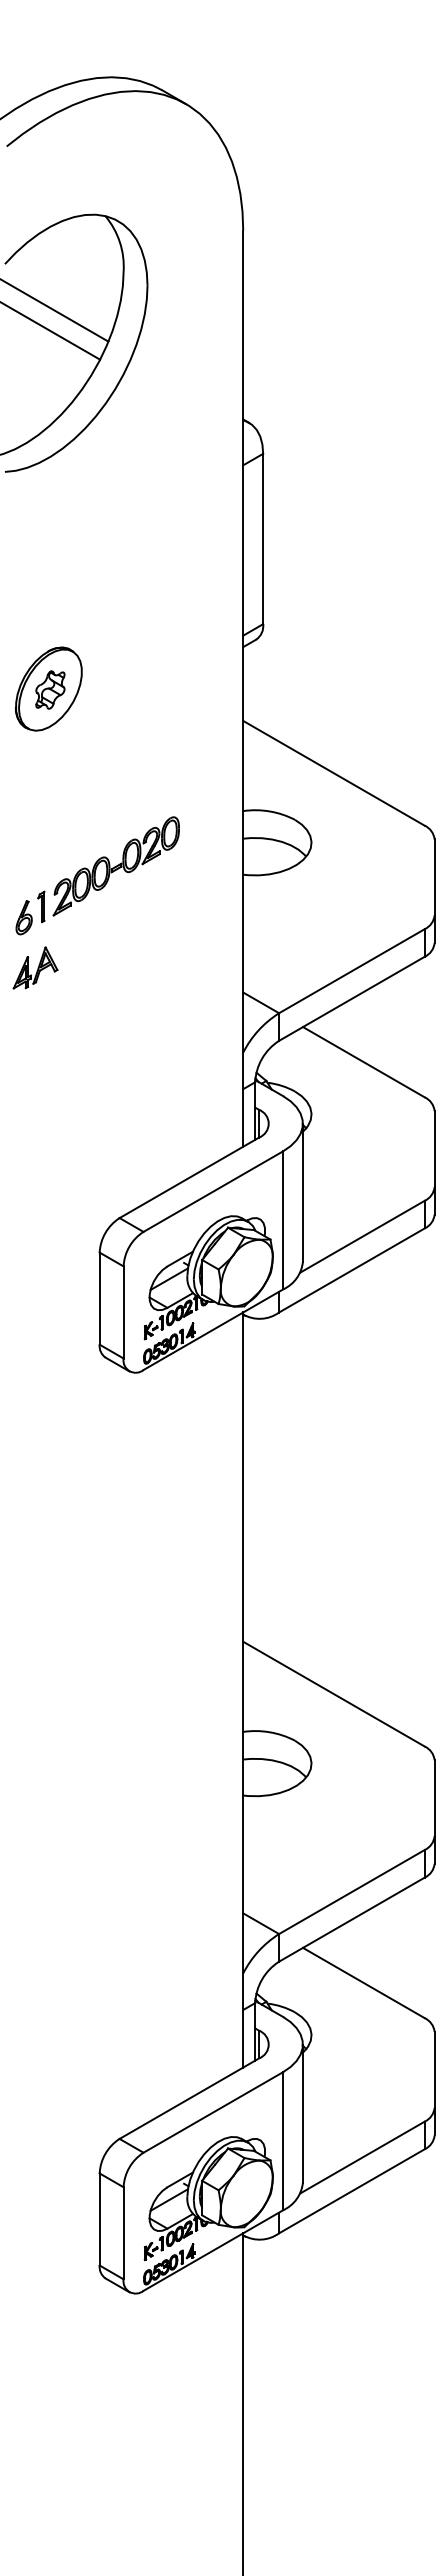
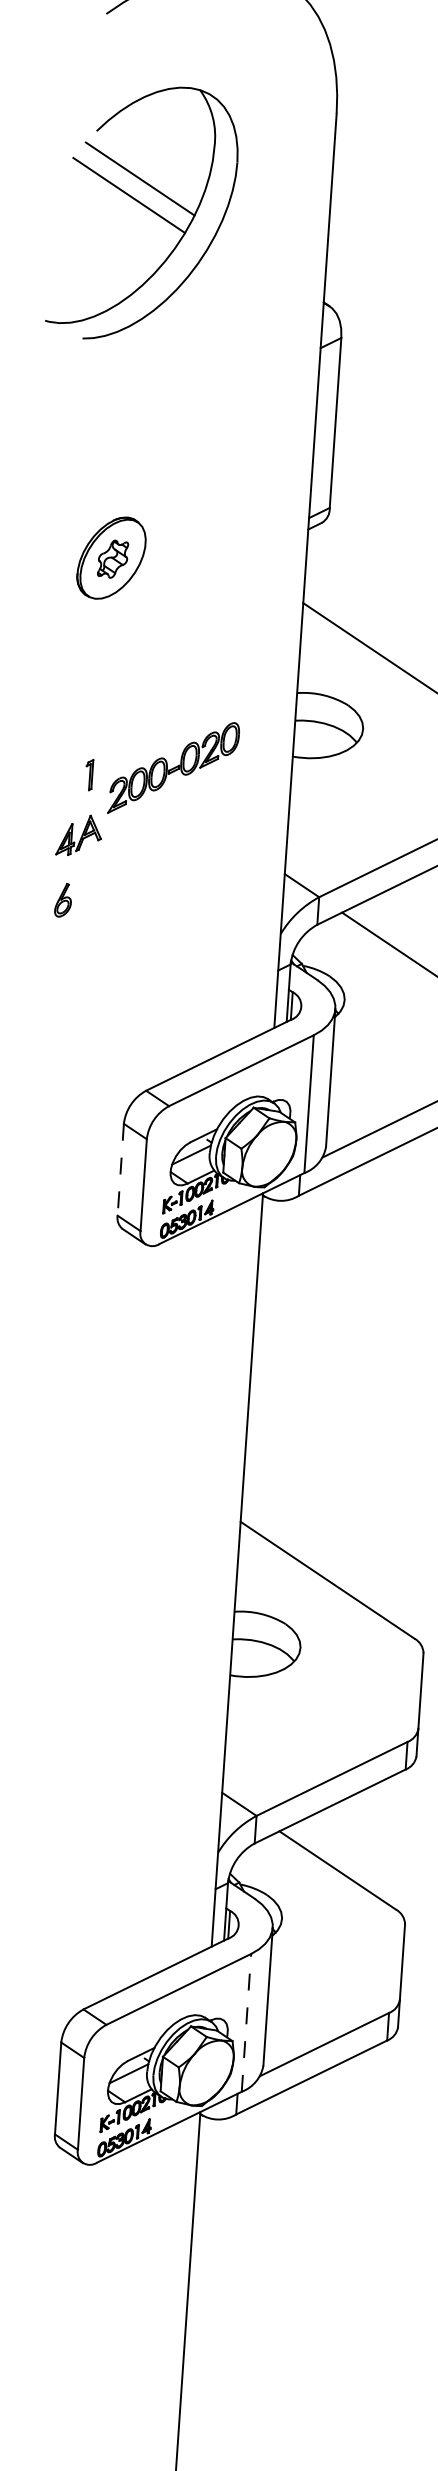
part: (115, 866) -> (173, 768), moved
part: (23, 917) -> (62, 900), moved
line: (99, 1299) -> (120, 1170), solid -> dashed
line: (283, 2140) -> (246, 2022), solid -> dashed

